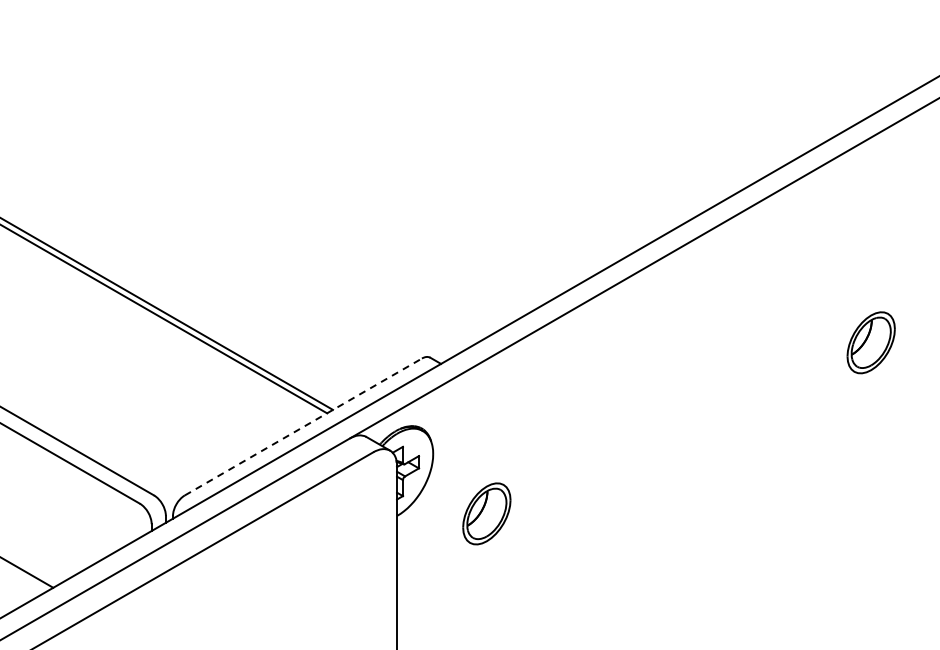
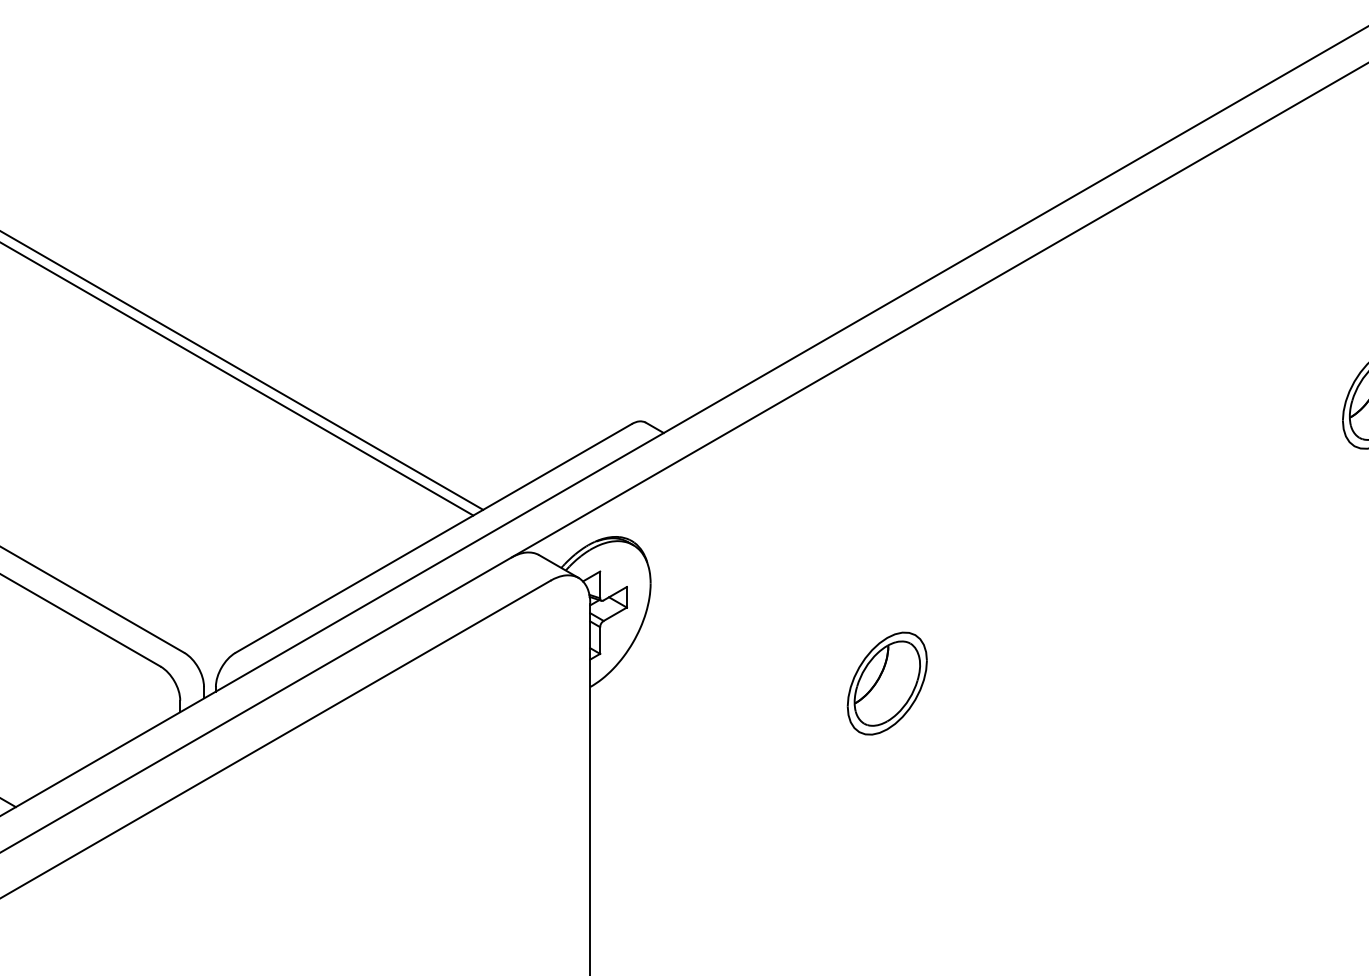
line: (303, 426) -> (433, 537), dashed -> solid
part: (486, 513) -> (886, 682), moved

